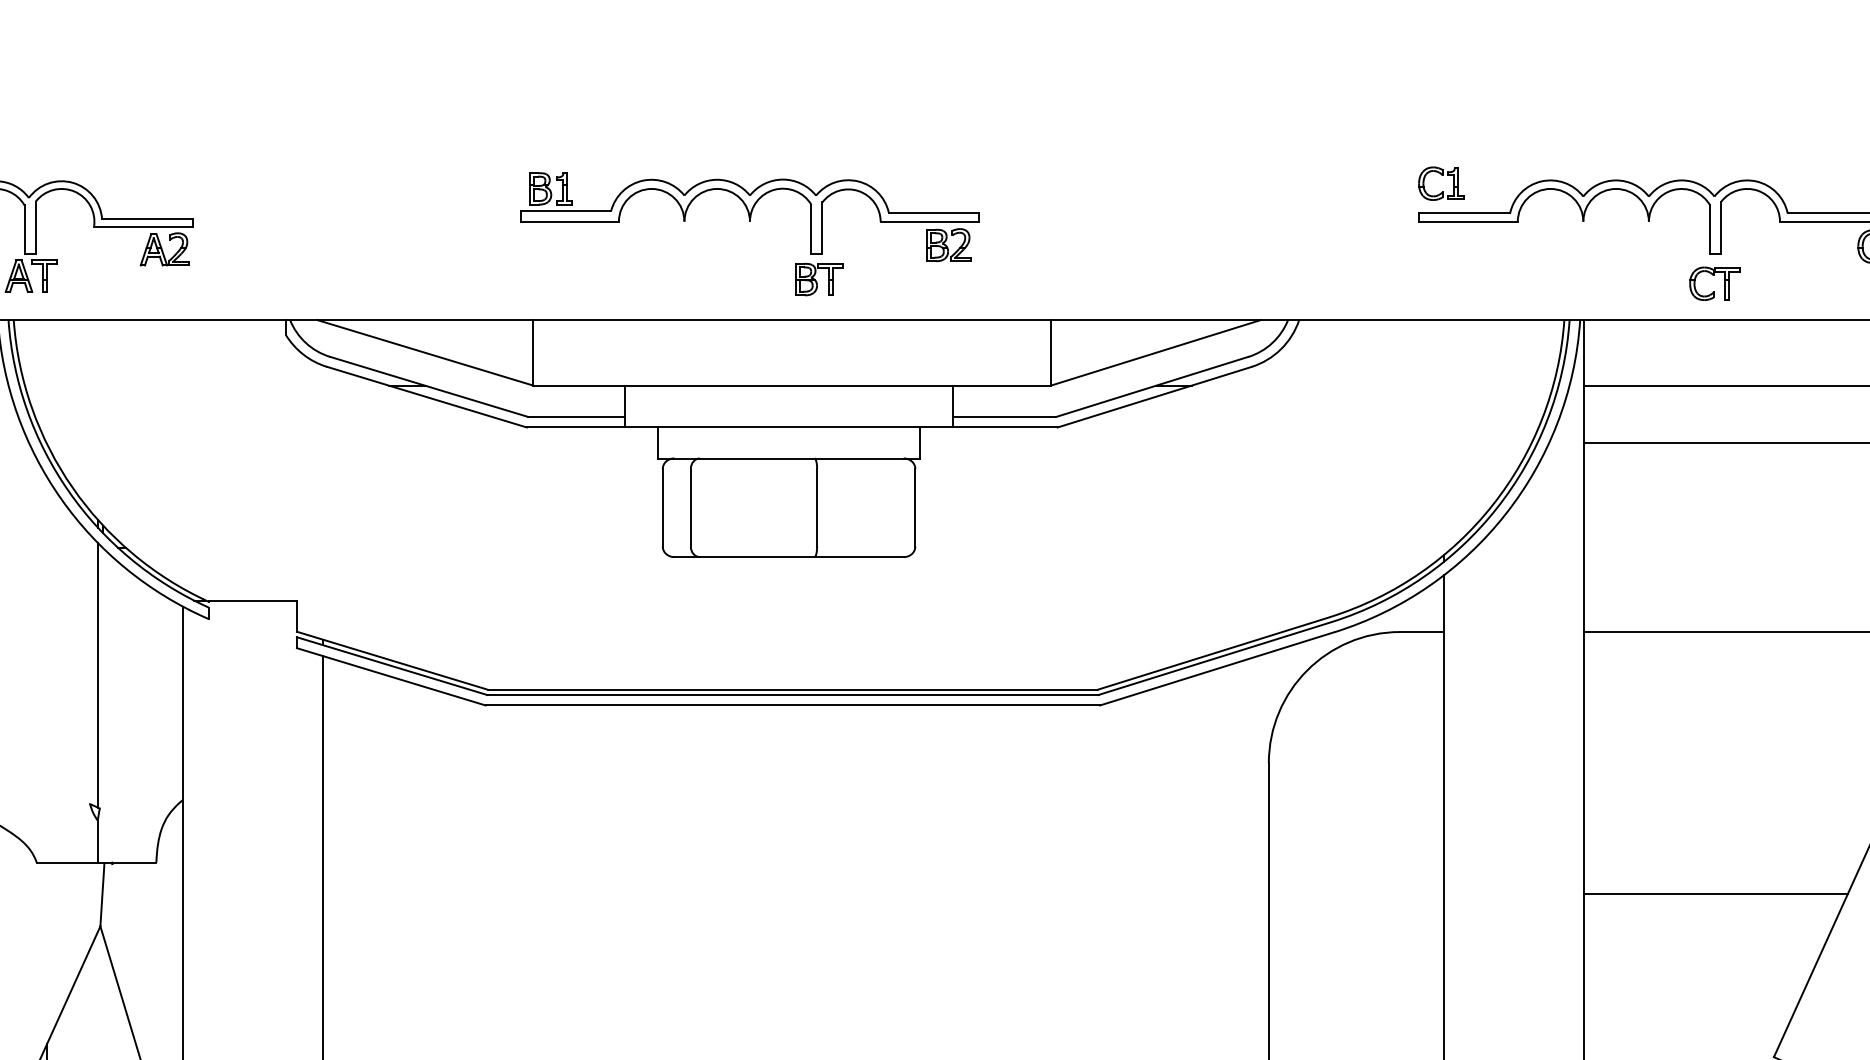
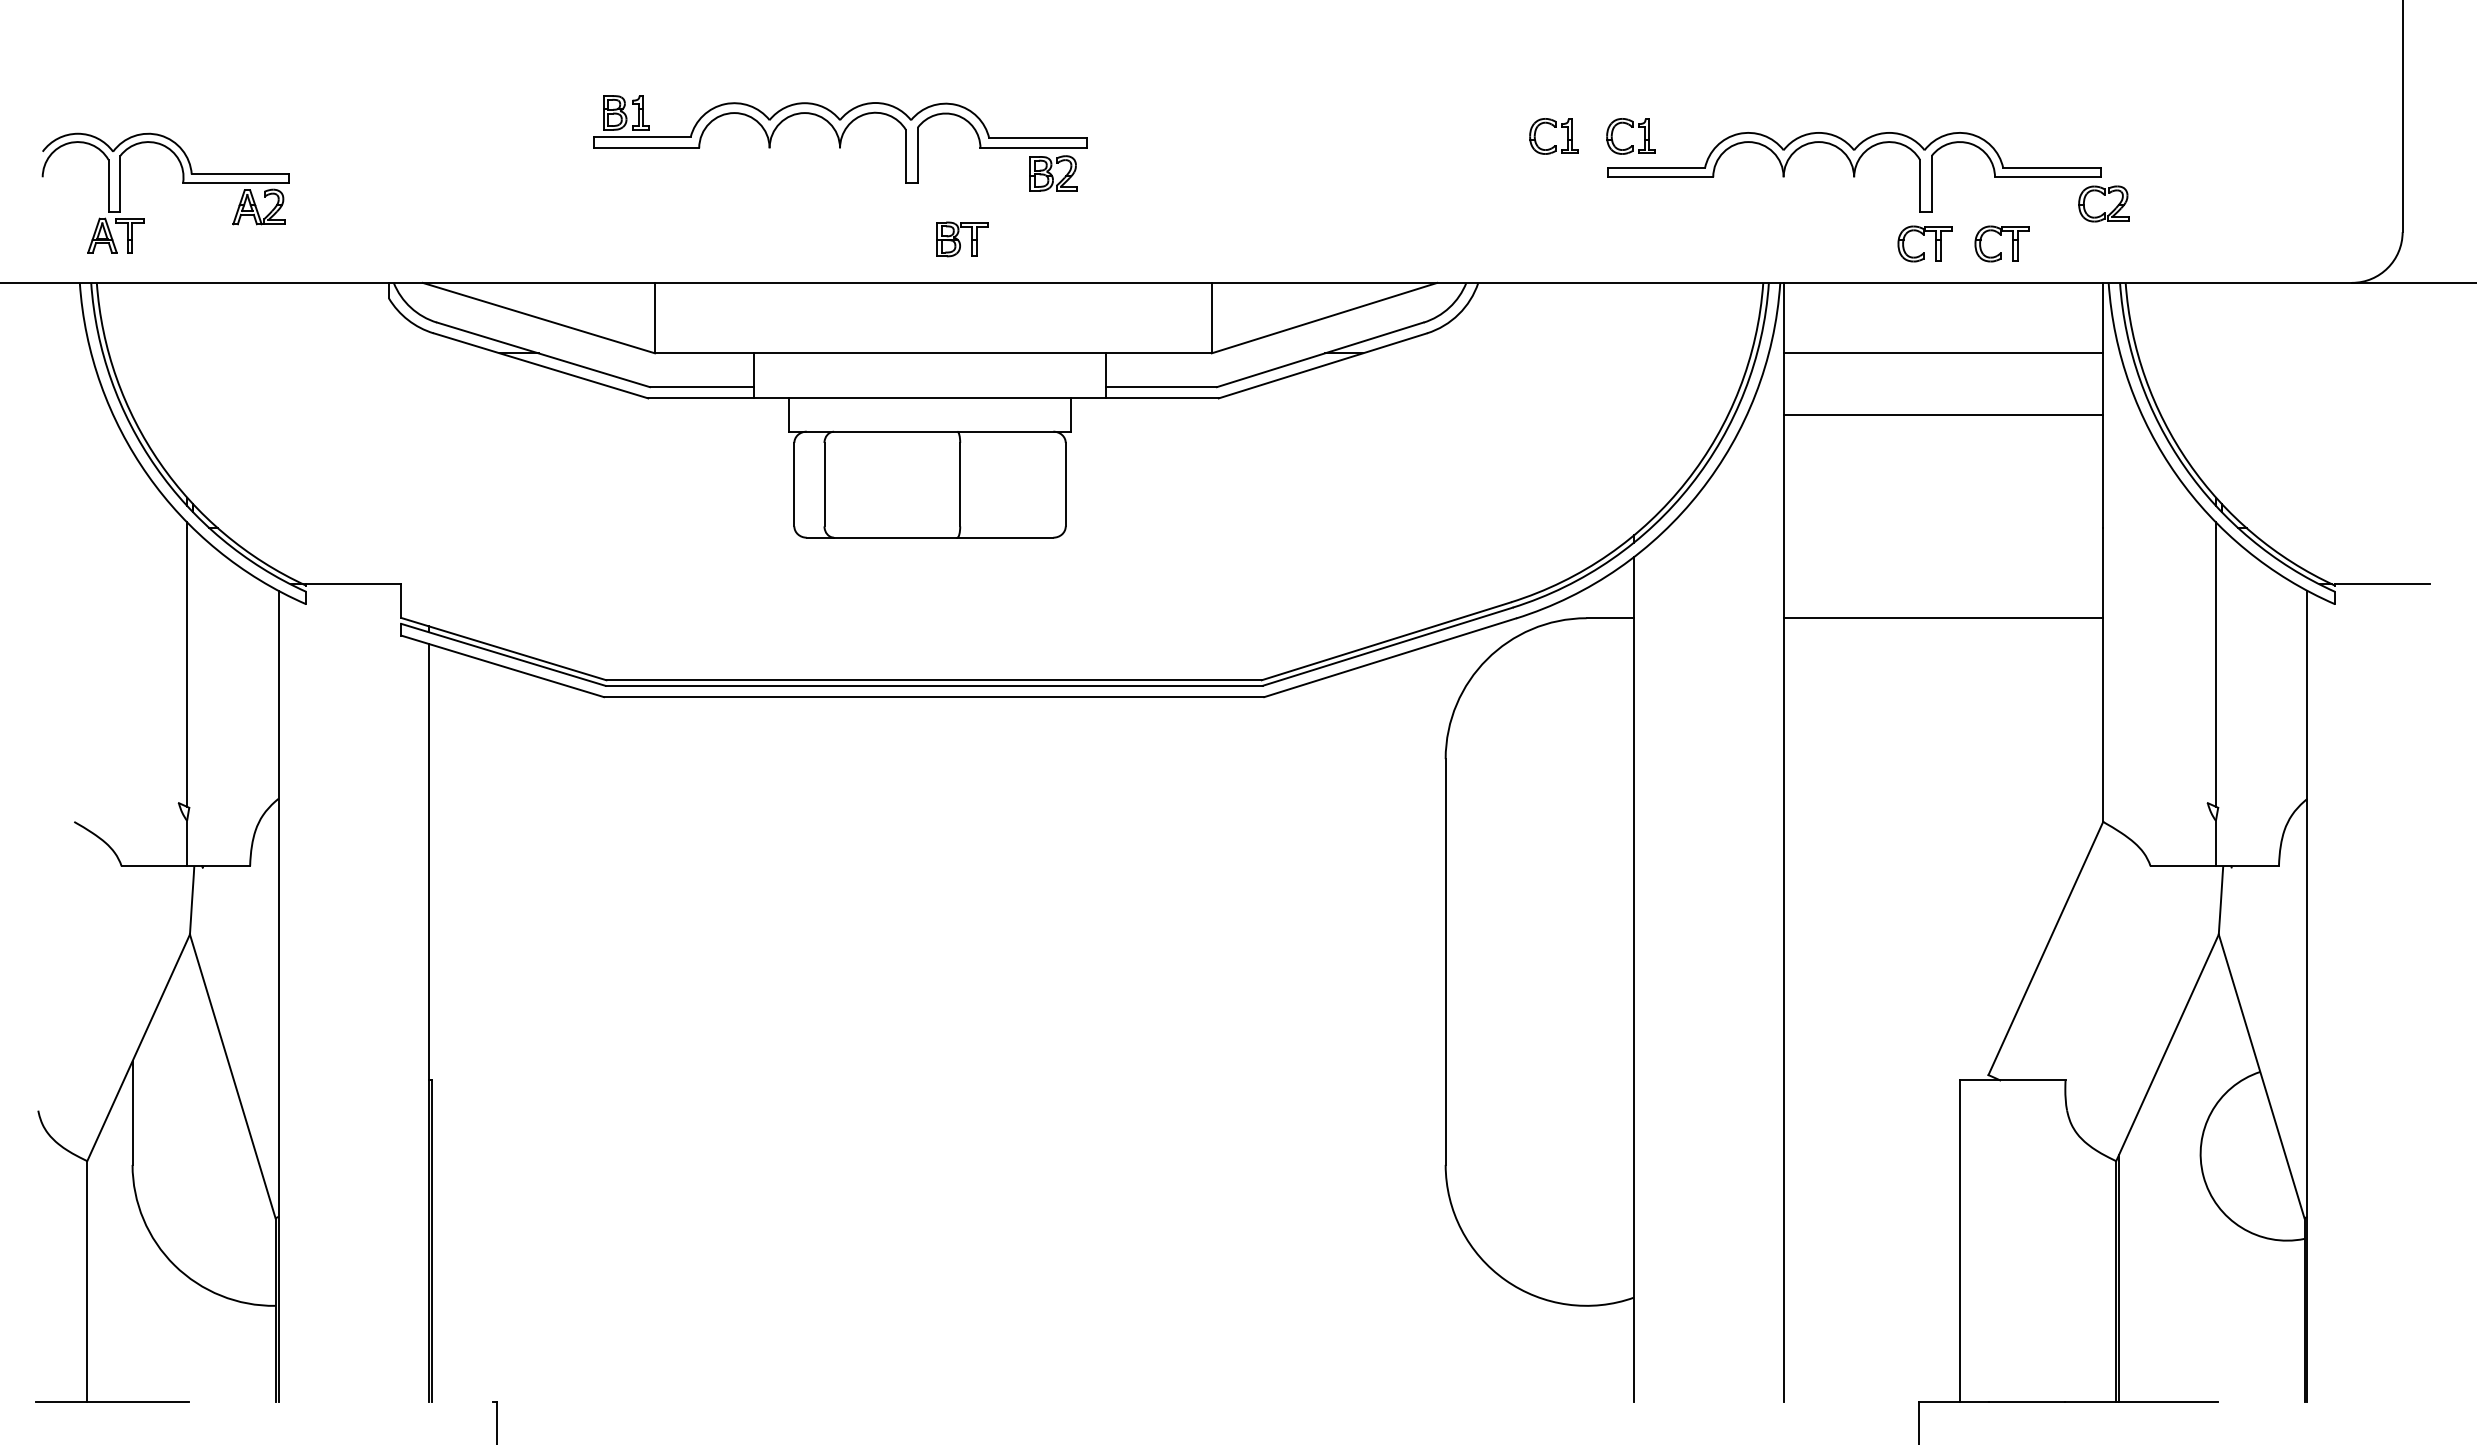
part: (1370, 175) -> (1554, 127), added
part: (750, 217) -> (840, 143), moved
part: (1786, 275) -> (2001, 235), added
line: (1715, 894) -> (1925, 900), removed

